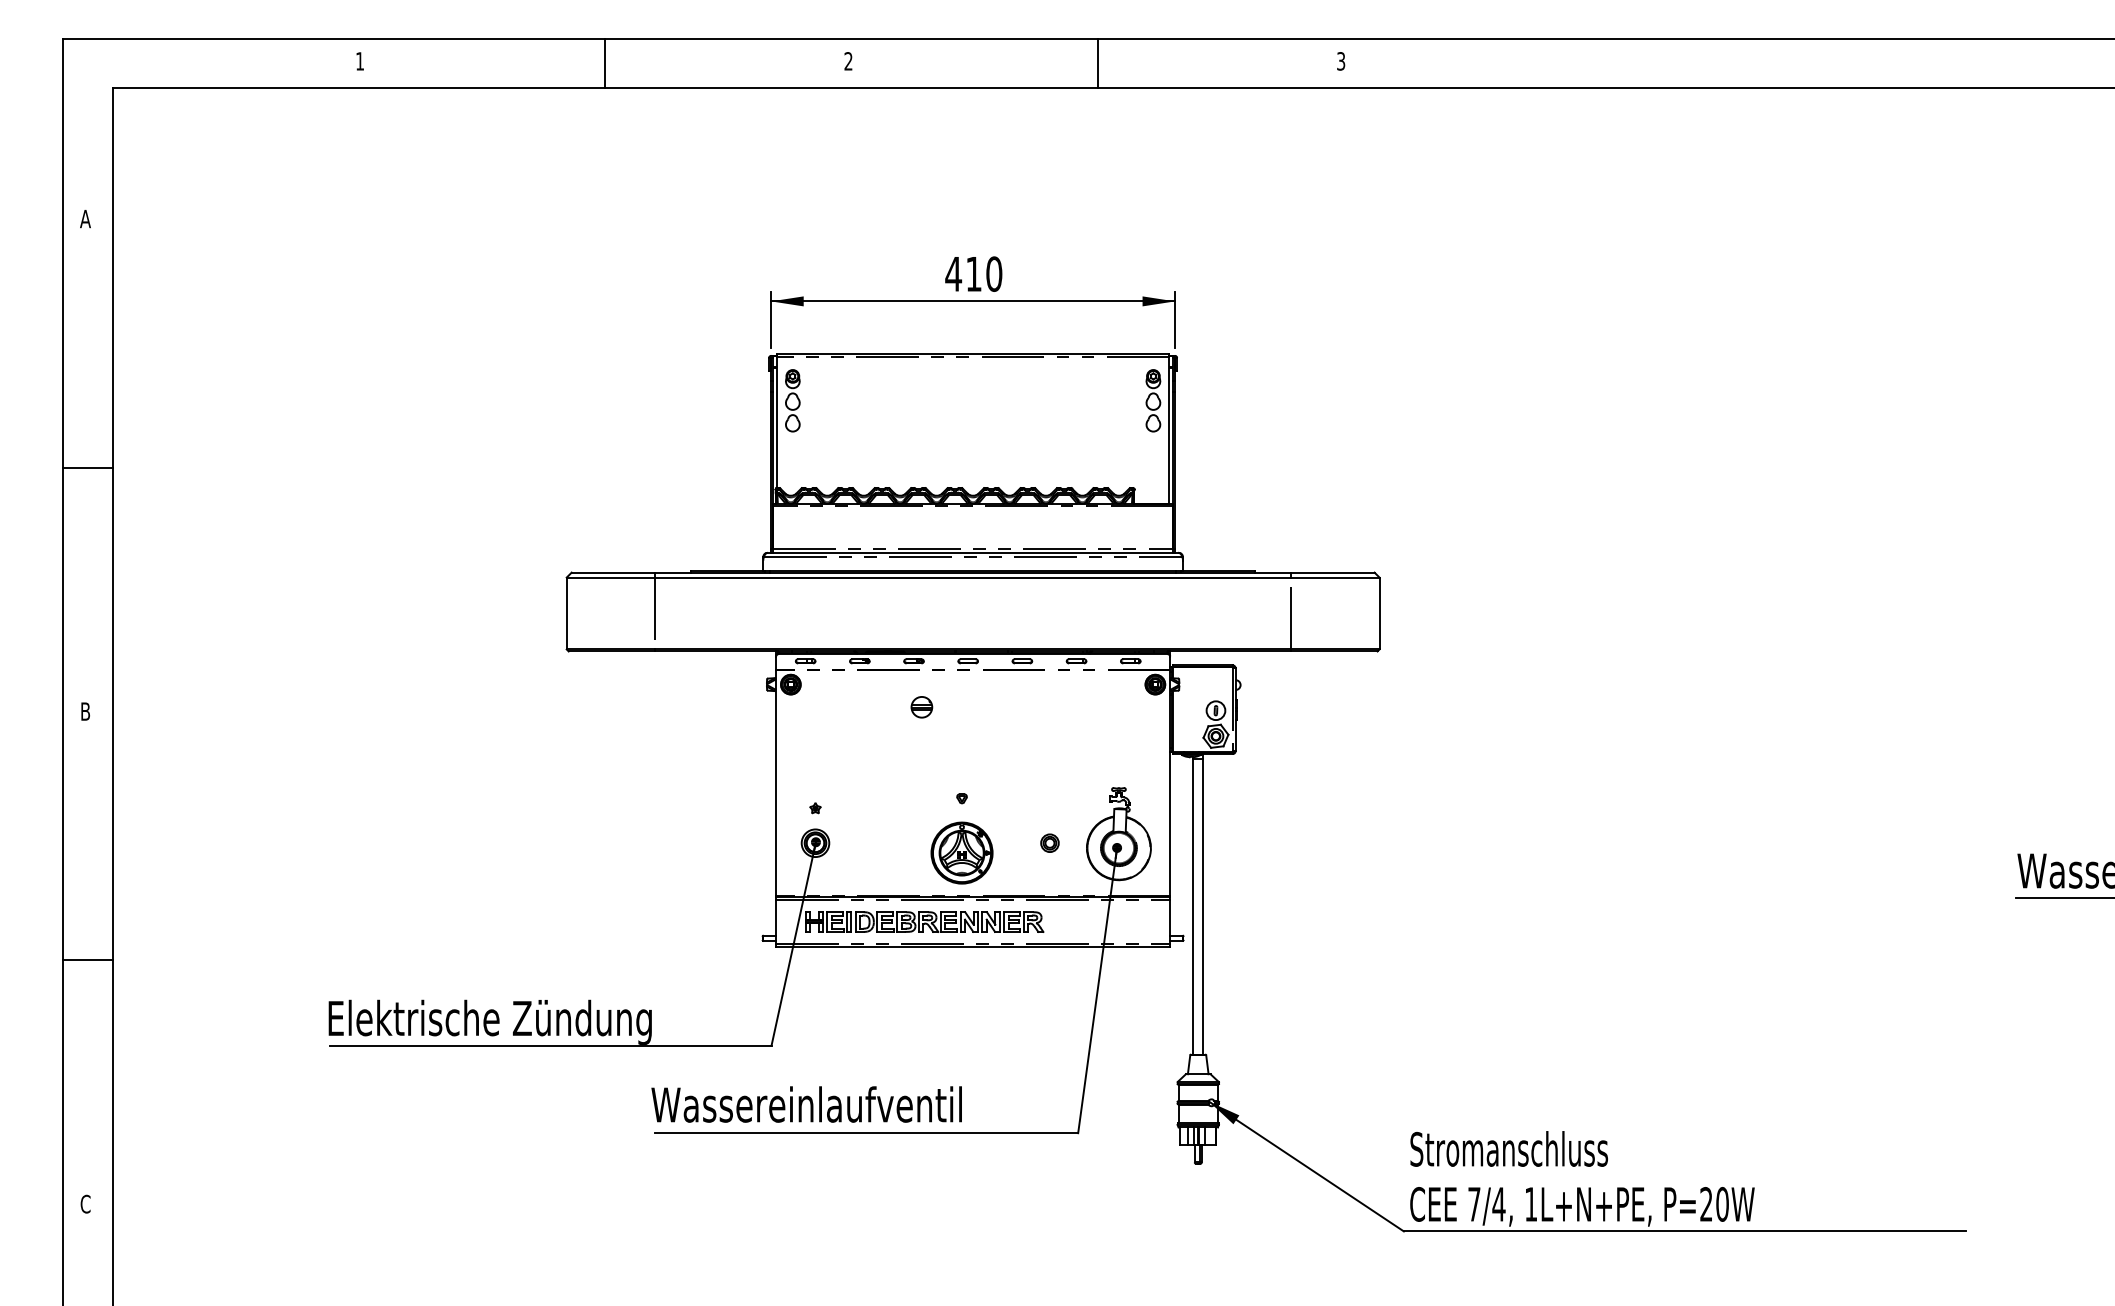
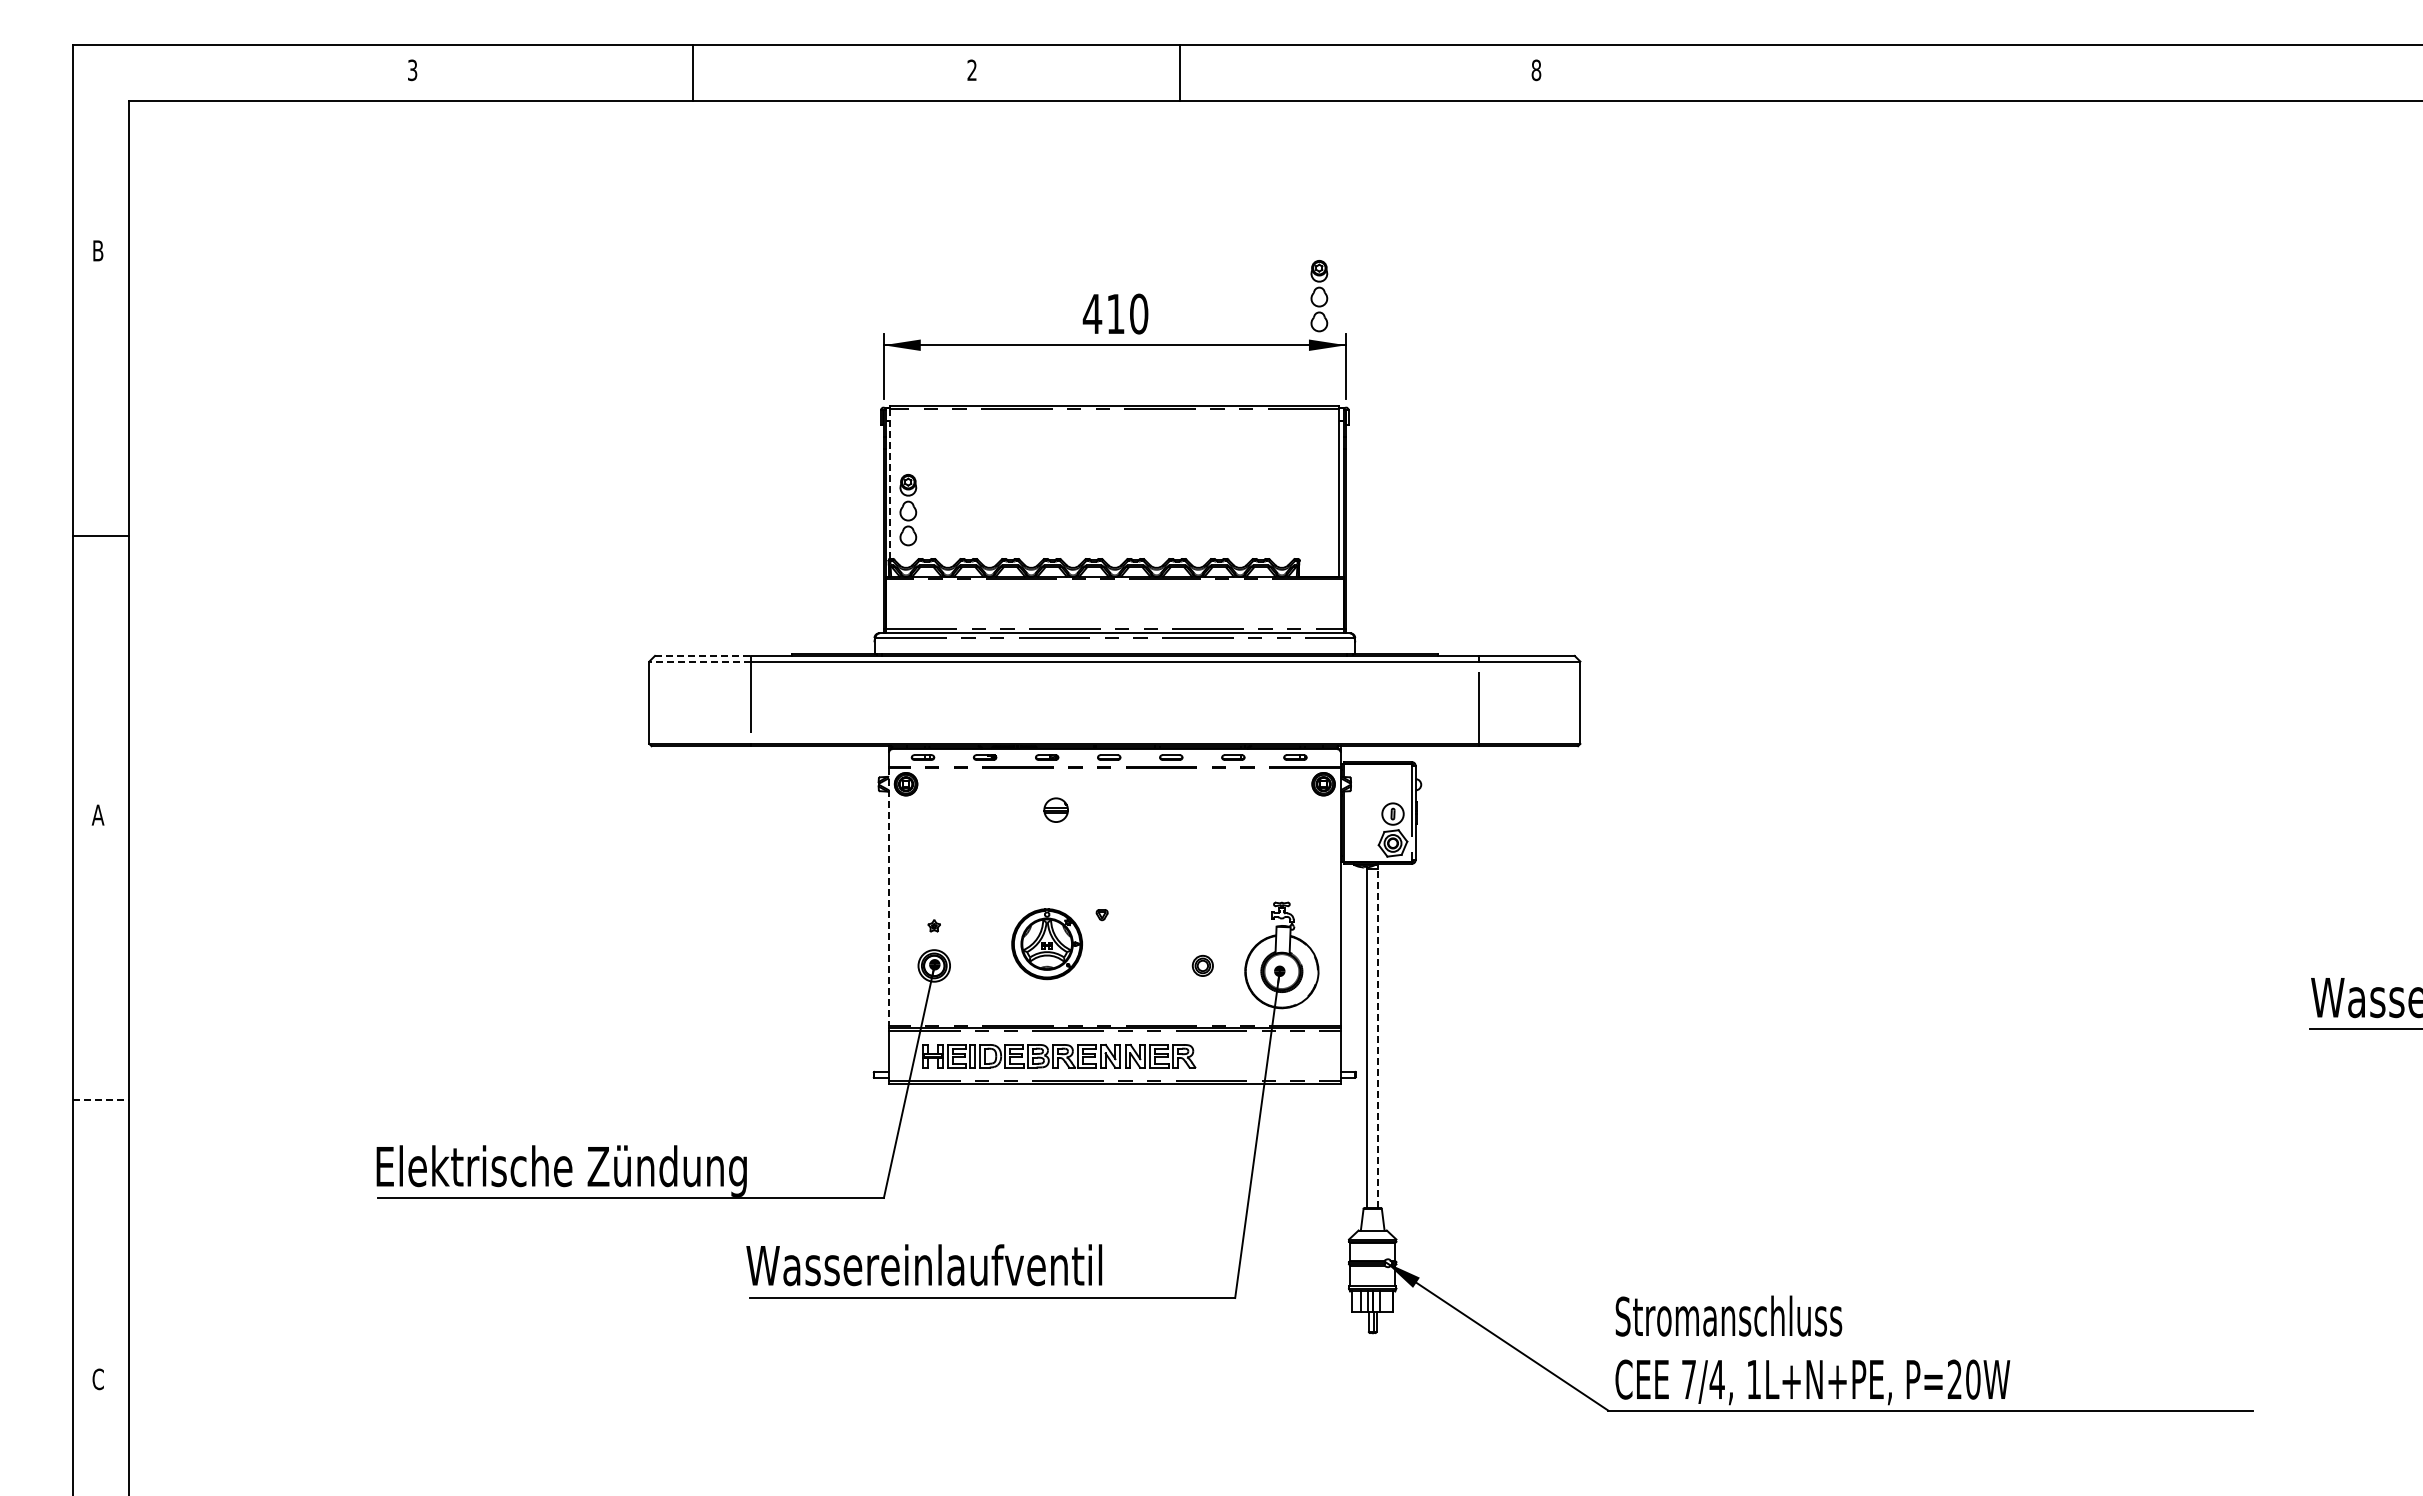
text: (1341, 60) -> (1536, 69), 3 -> 8
text: (359, 61) -> (412, 70), 1 -> 3
line: (1097, 63) -> (1179, 72), moved
text: (84, 218) -> (97, 250), A -> B
part: (792, 401) -> (908, 510), moved
part: (1153, 401) -> (1319, 296), moved
line: (777, 422) -> (890, 484), solid -> dashed
line: (613, 572) -> (702, 655), solid -> dashed
line: (611, 577) -> (700, 661), solid -> dashed
text: (84, 711) -> (97, 814), B -> A
line: (776, 783) -> (889, 897), solid -> dashed
part: (961, 853) -> (1046, 944), moved
line: (1203, 906) -> (1378, 1038), solid -> dashed
line: (88, 960) -> (101, 1100), solid -> dashed

